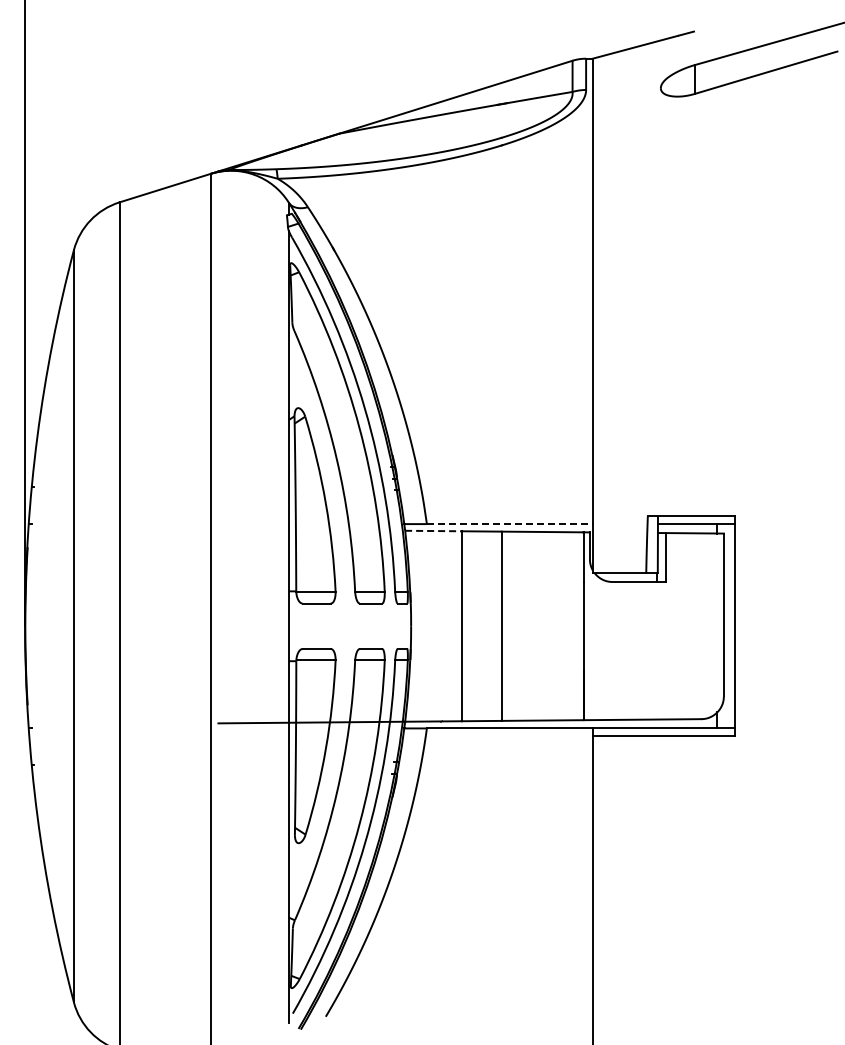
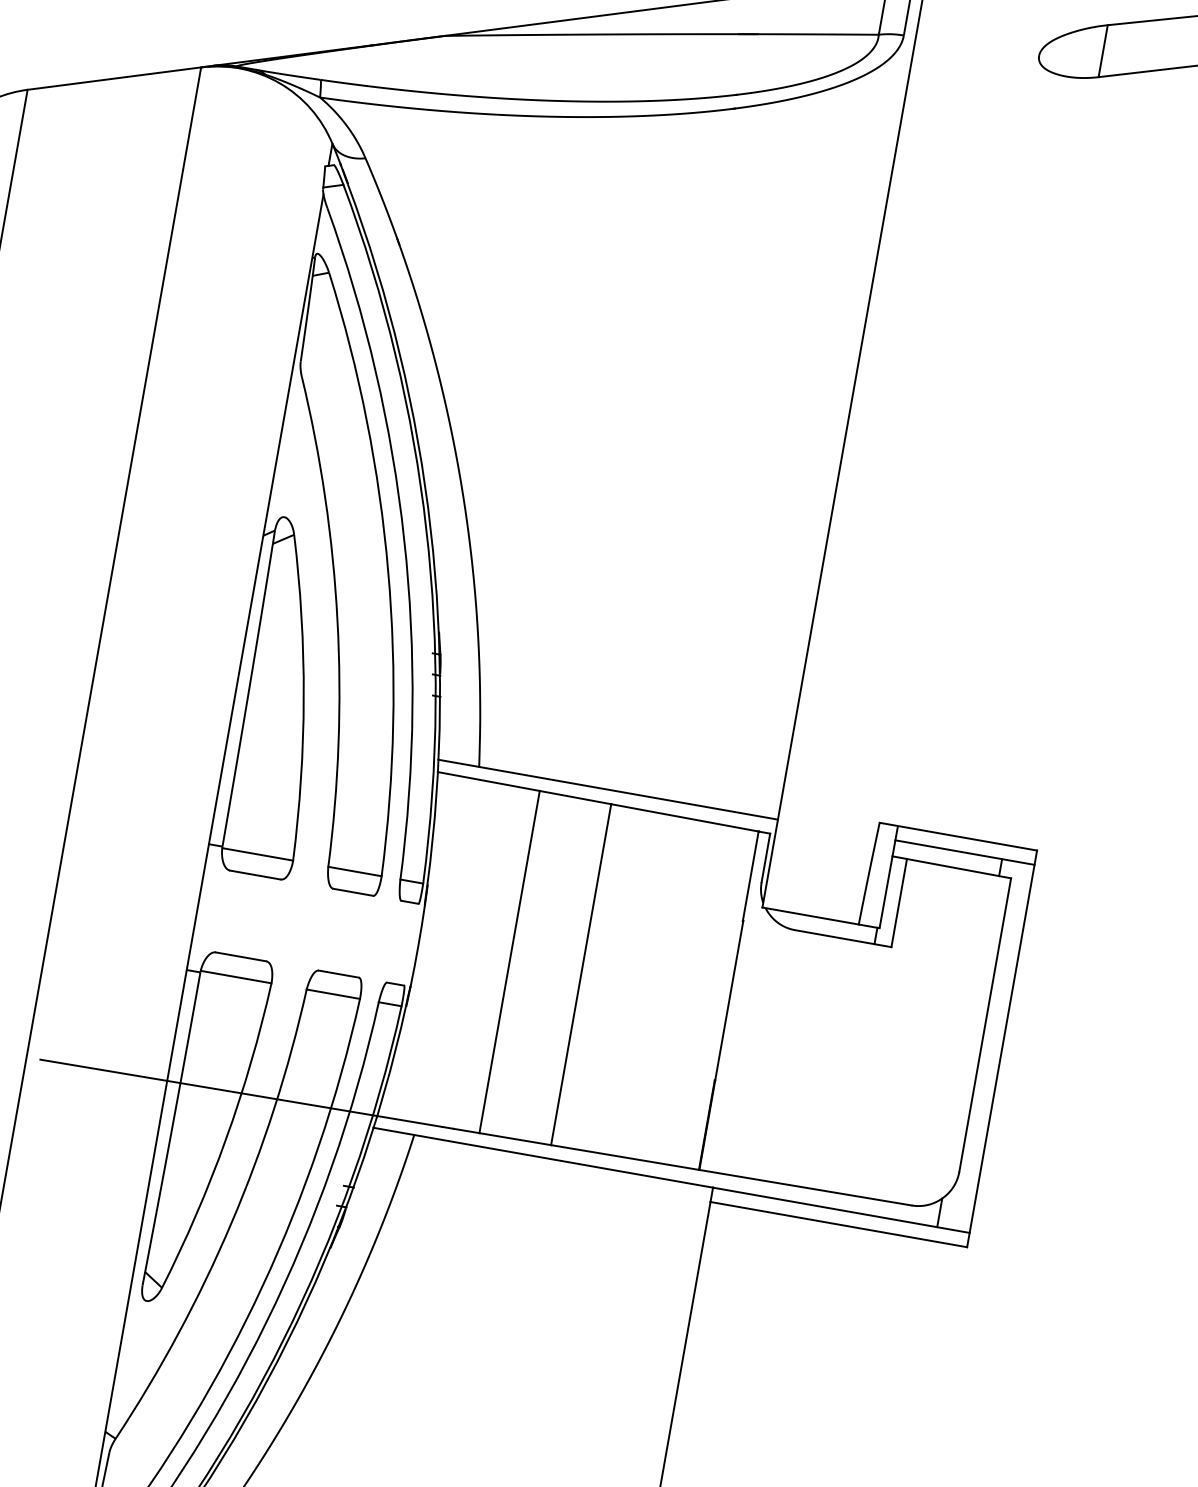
line: (509, 524) -> (627, 793), dashed -> solid
line: (433, 531) -> (488, 782), dashed -> solid

